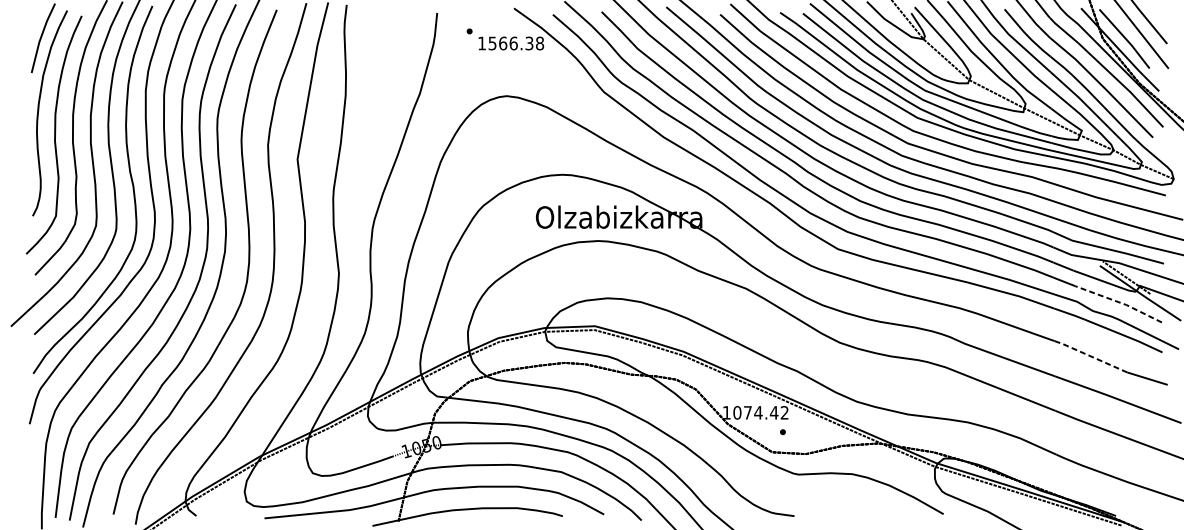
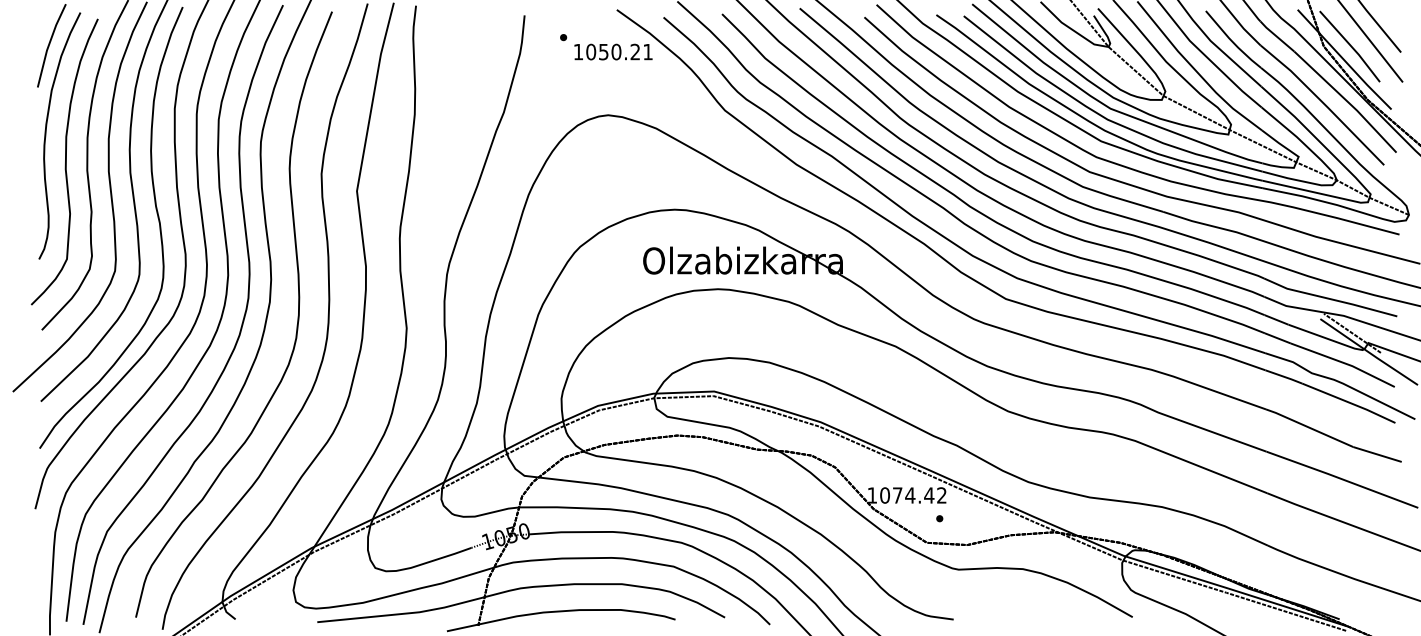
text: (516, 43) -> (619, 51), 1566.38 -> 1050.21
line: (1120, 302) -> (1344, 363), dashed -> solid
line: (1090, 356) -> (1308, 427), dashed -> solid

